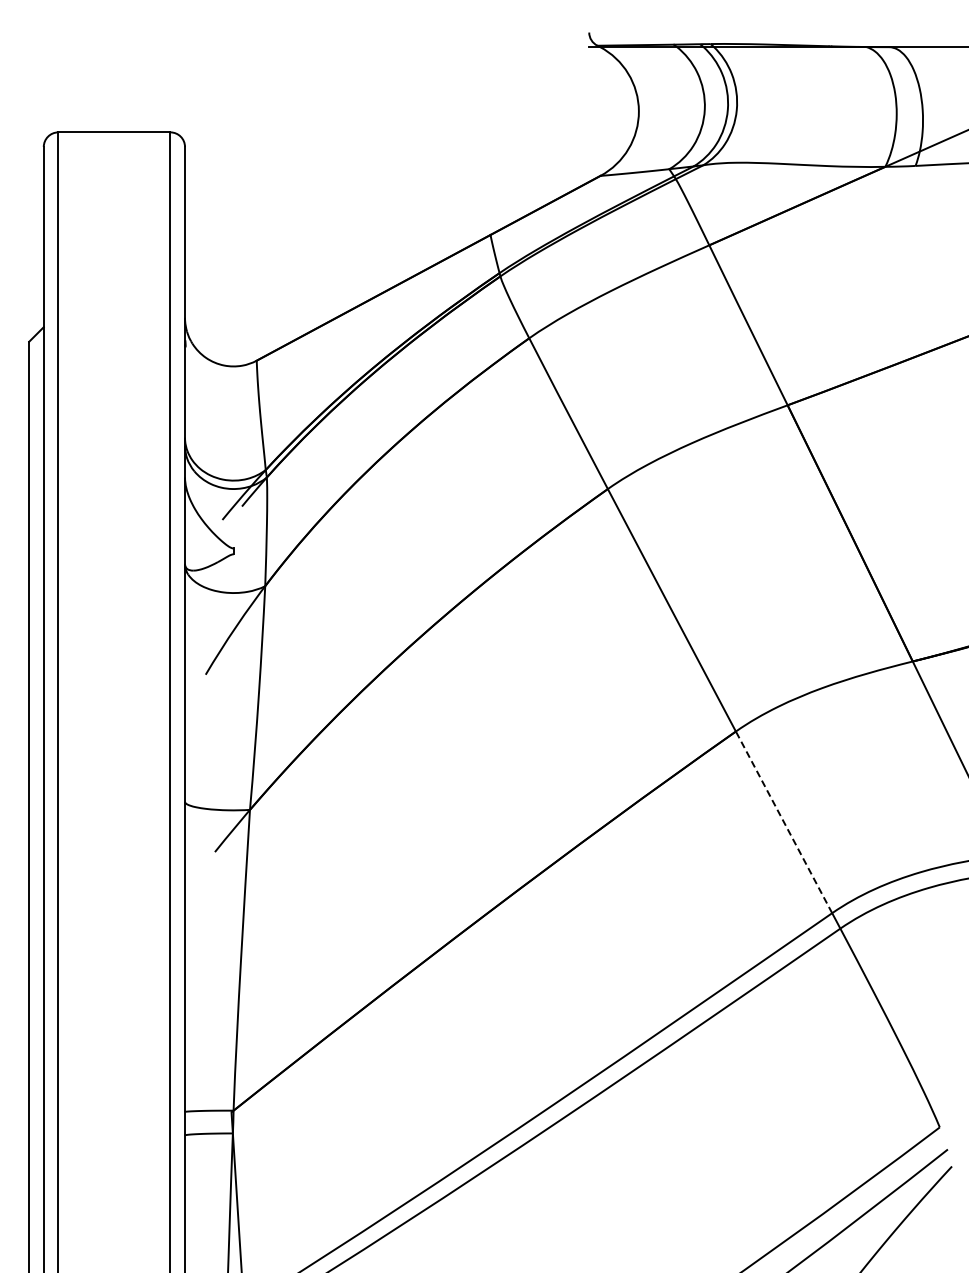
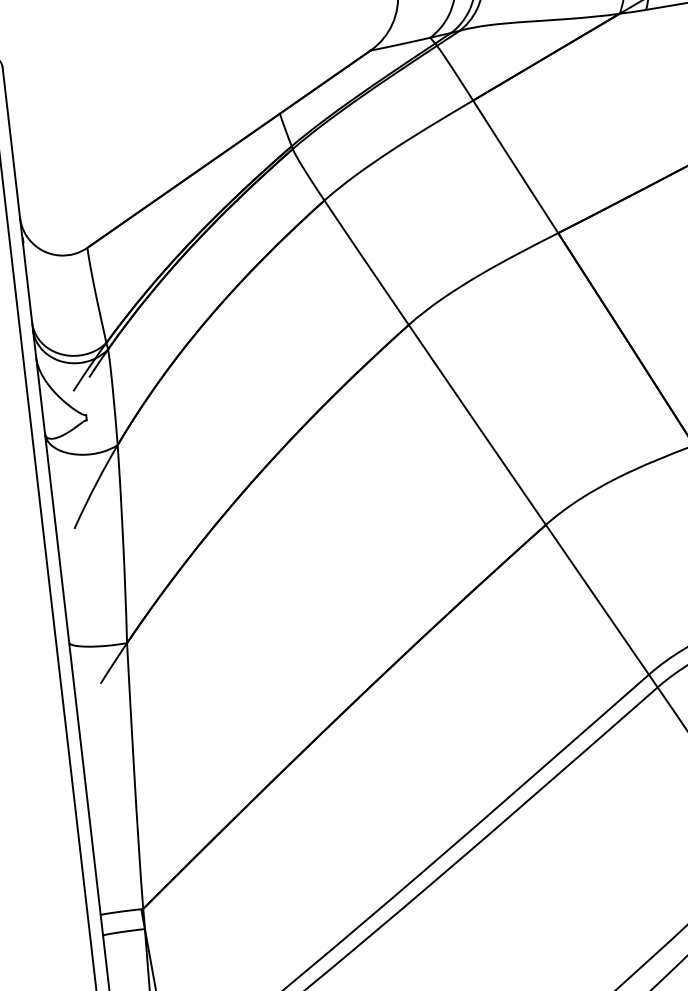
line: (784, 822) -> (597, 599), dashed -> solid

